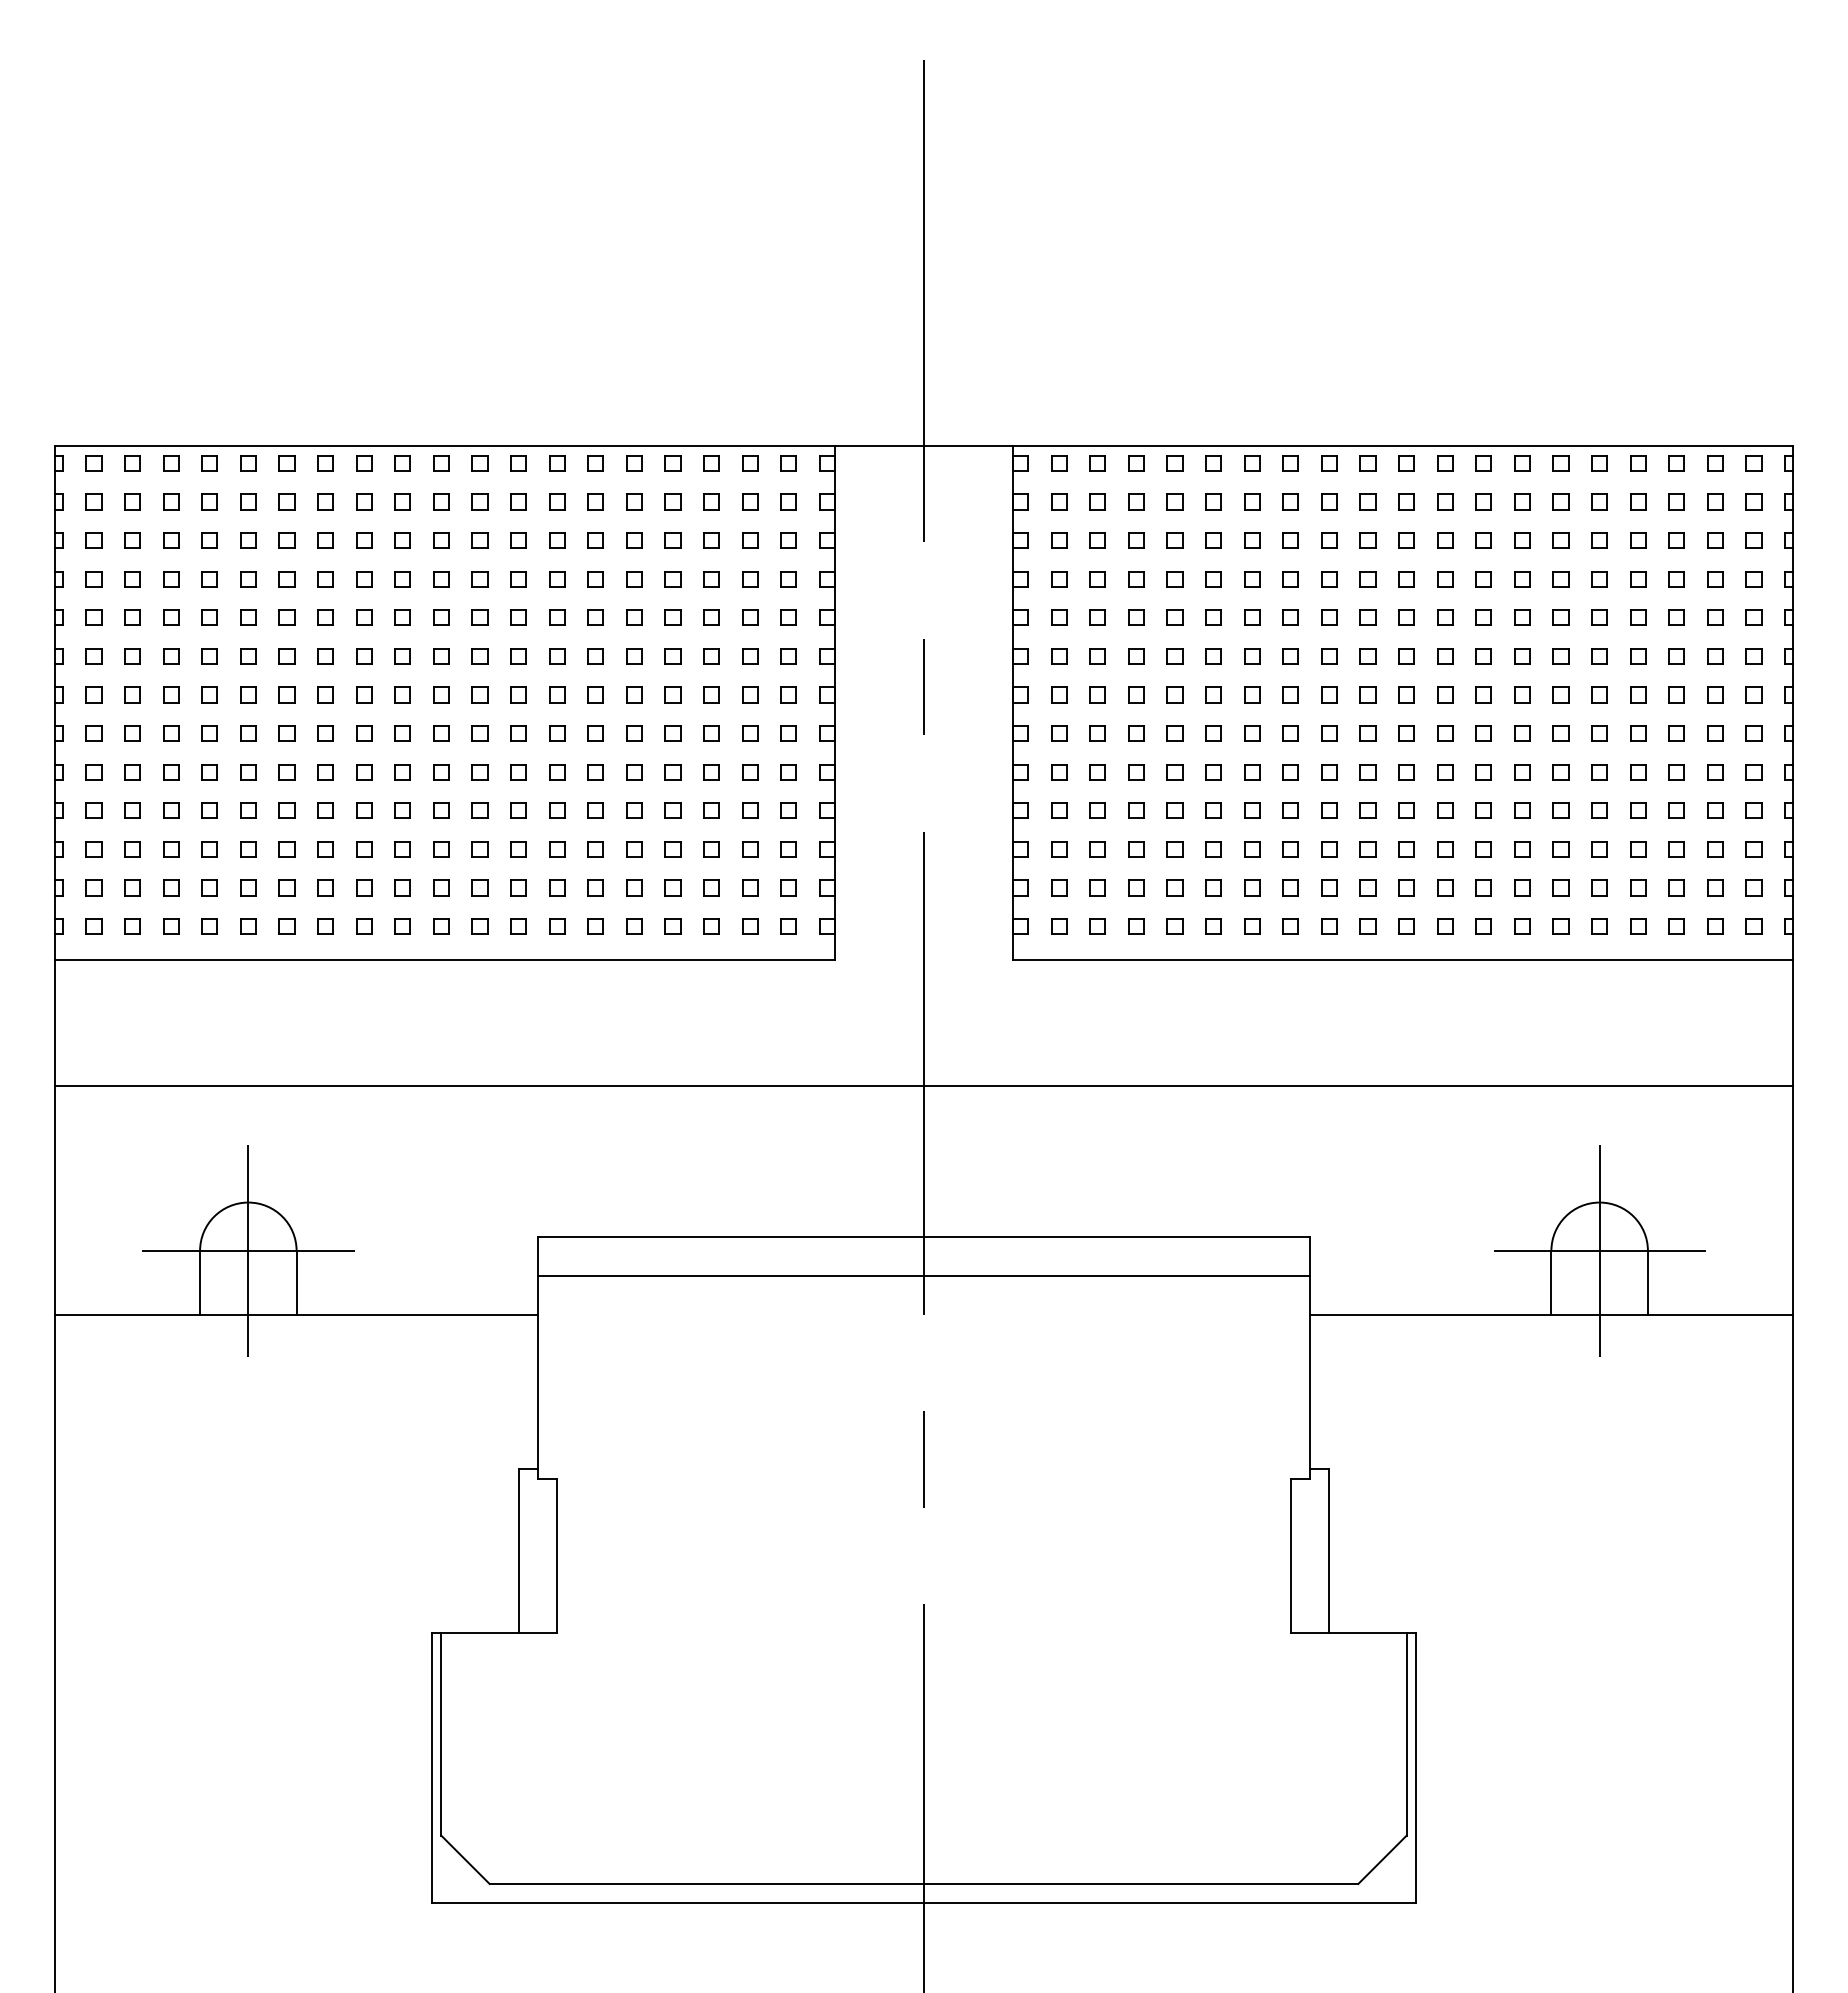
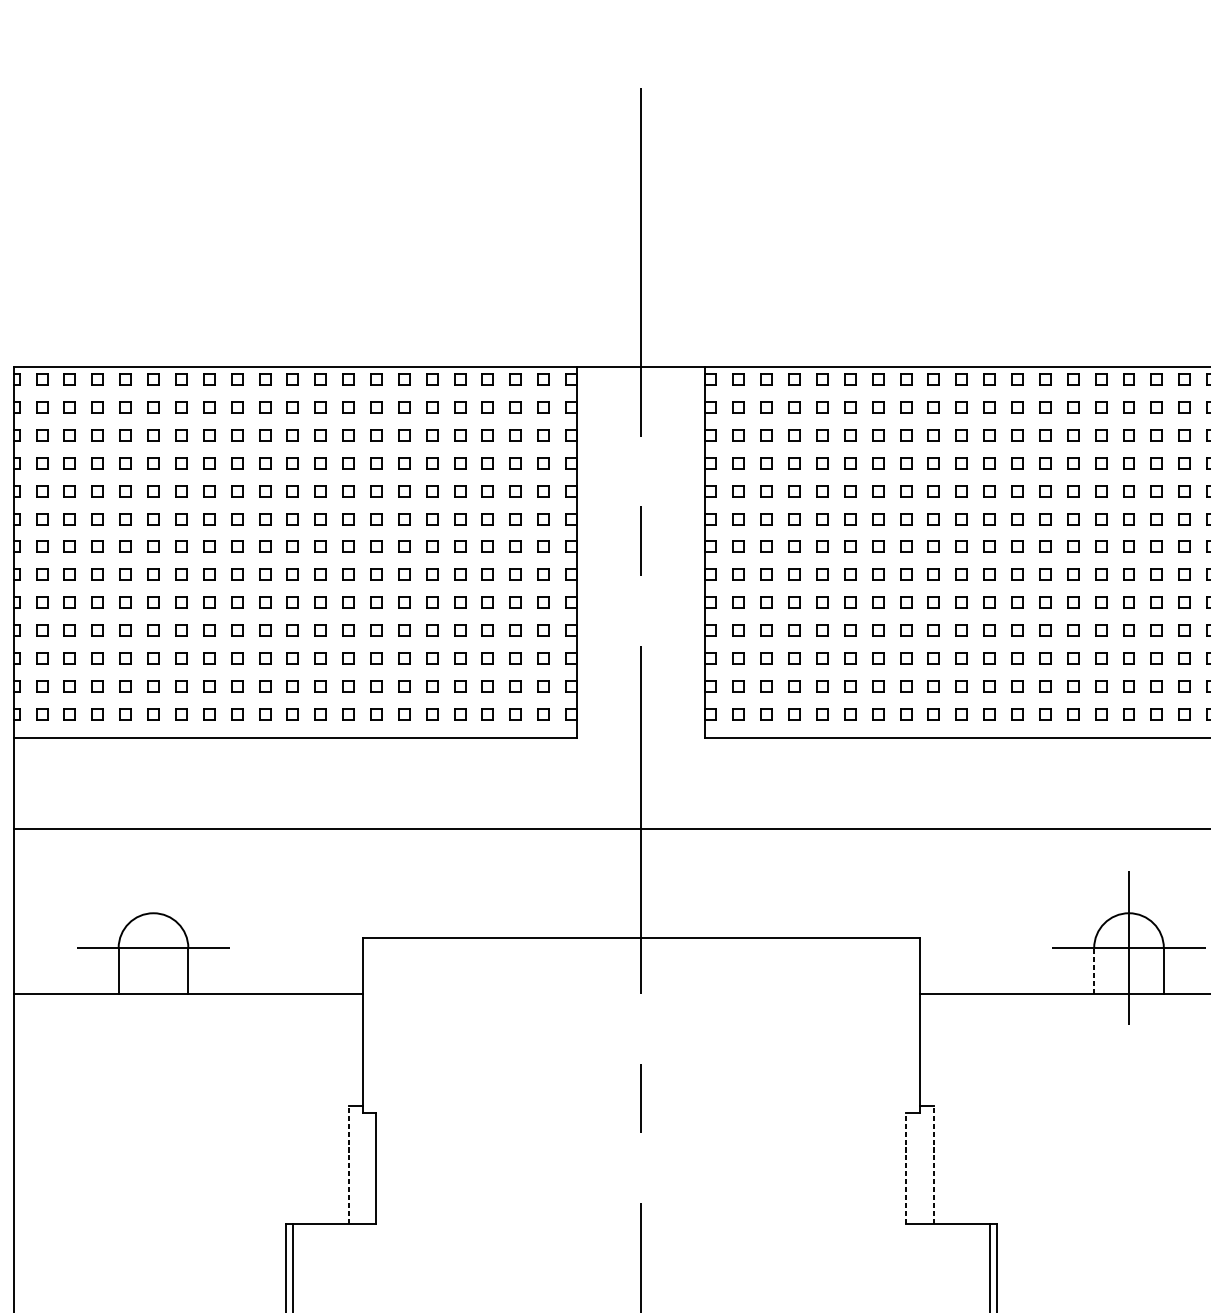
line: (248, 1250) -> (153, 947), removed
line: (923, 1275) -> (640, 965), removed
line: (1551, 1282) -> (1094, 970), solid -> dashed
line: (518, 1550) -> (348, 1164), solid -> dashed
line: (1329, 1550) -> (933, 1164), solid -> dashed
line: (1290, 1555) -> (905, 1168), solid -> dashed

